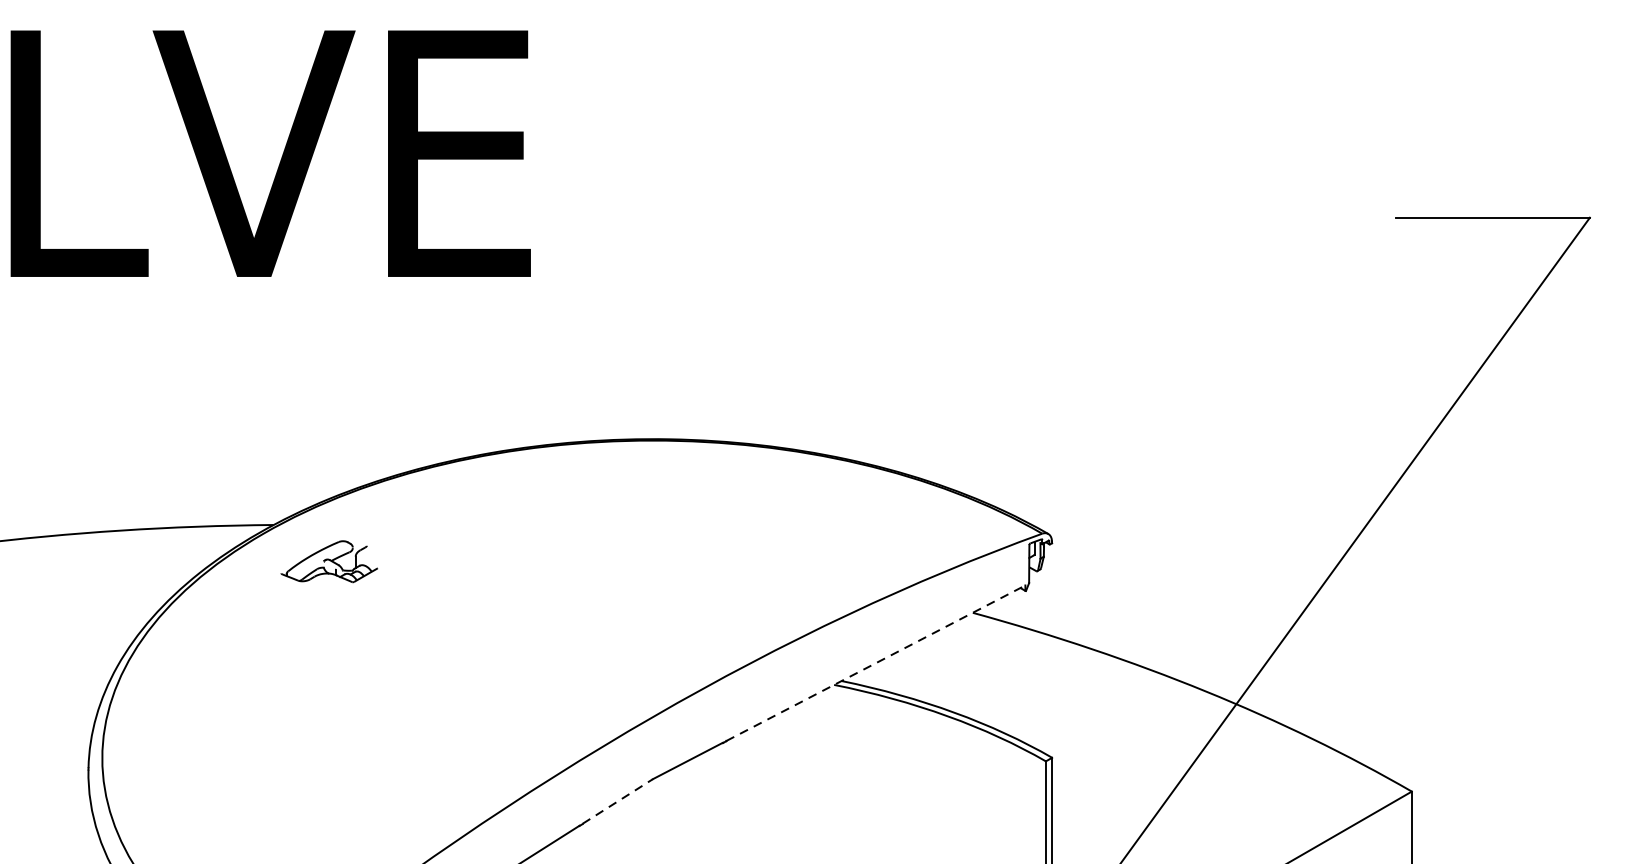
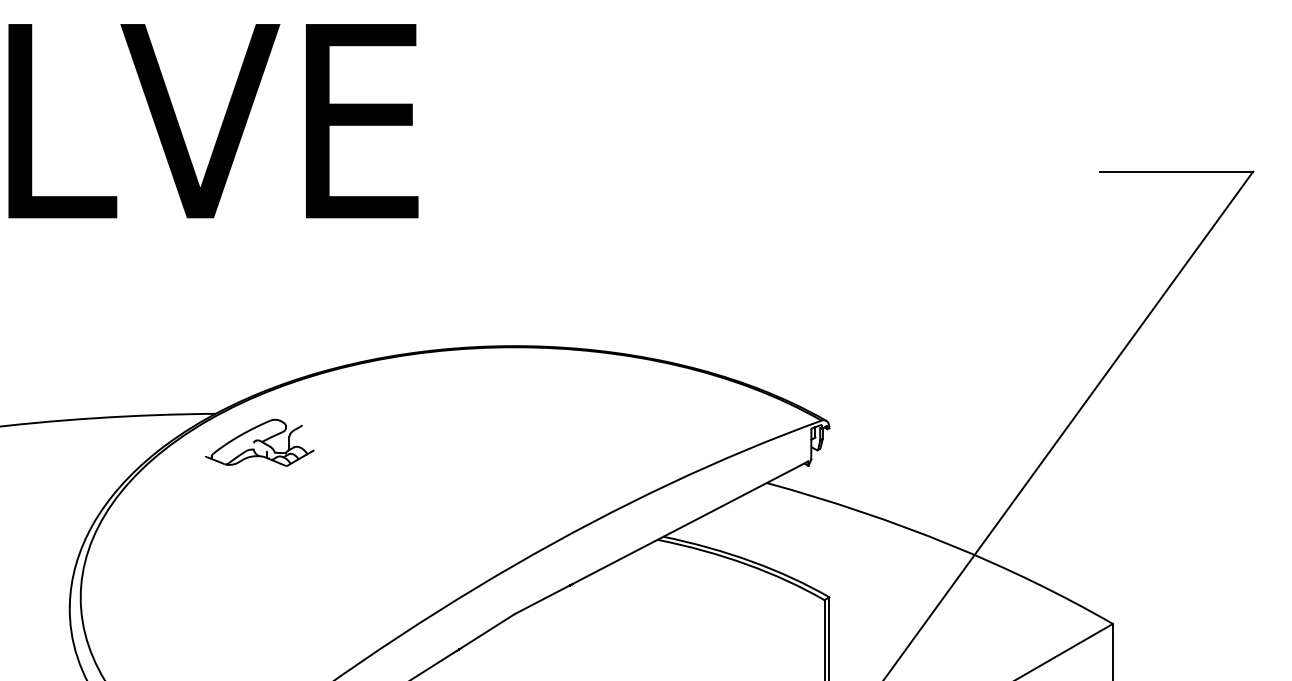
part: (329, 561) -> (259, 442), size x1.43
line: (875, 662) -> (690, 522), dashed -> solid
line: (618, 801) -> (487, 631), dashed -> solid

